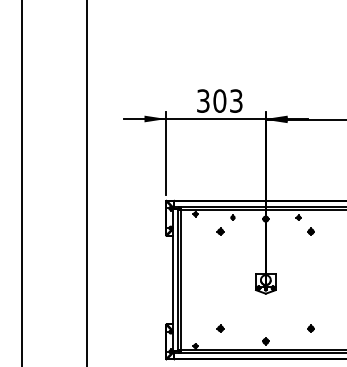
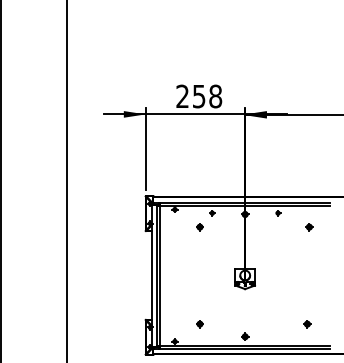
text: (219, 100) -> (198, 95), 303 -> 258
part: (310, 231) -> (308, 226), moved
part: (310, 328) -> (306, 323), moved

